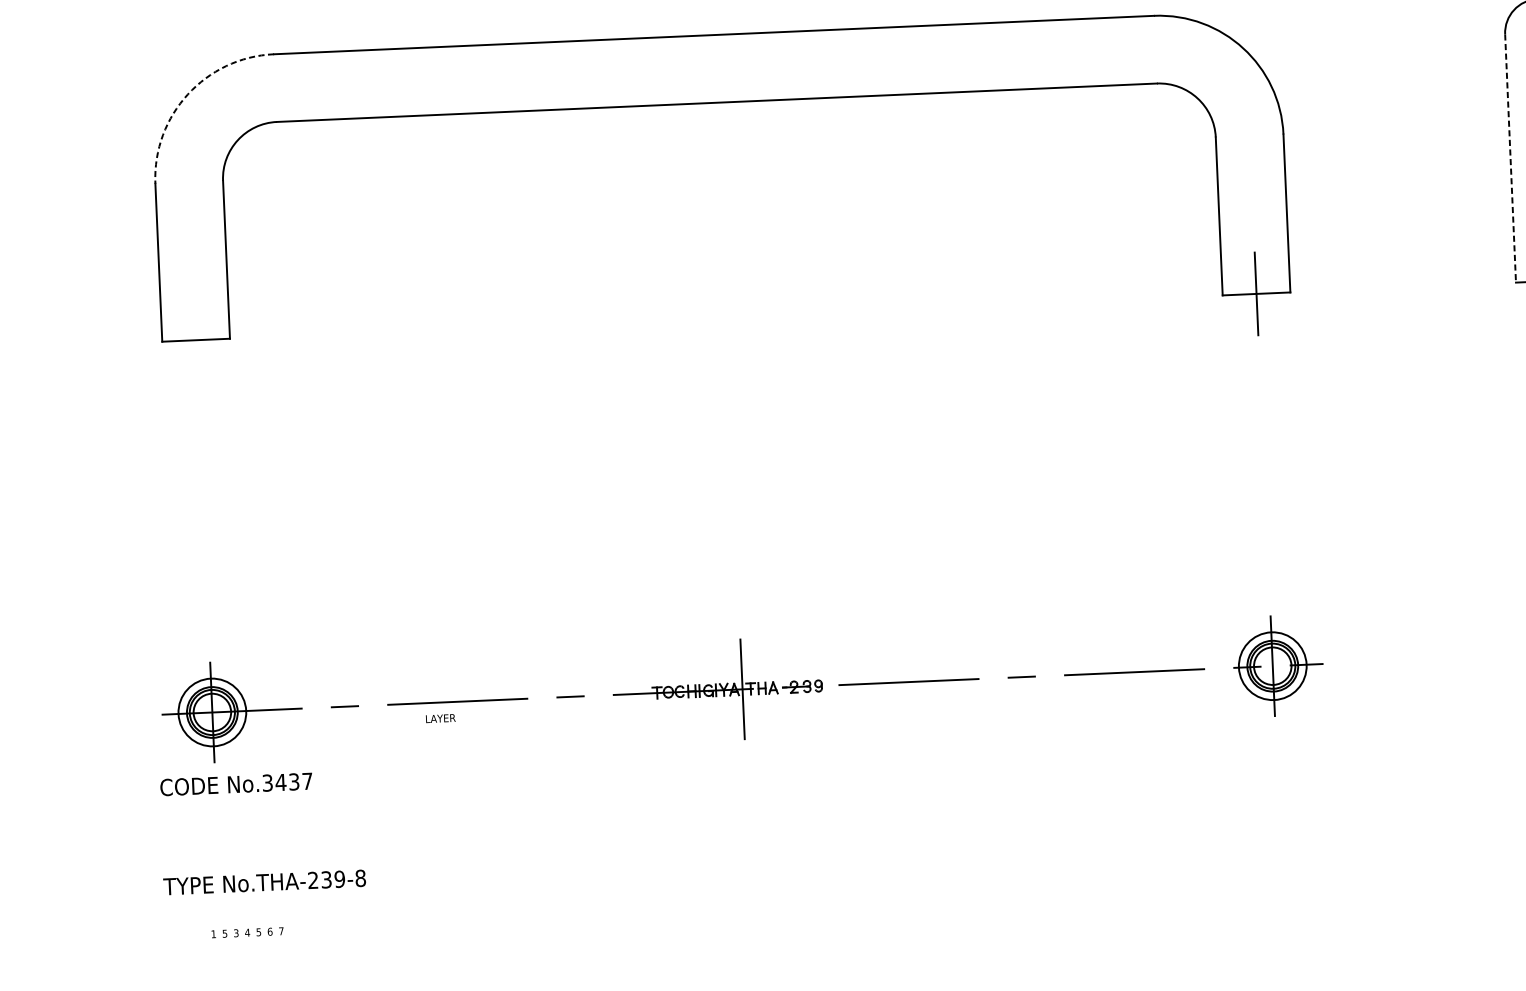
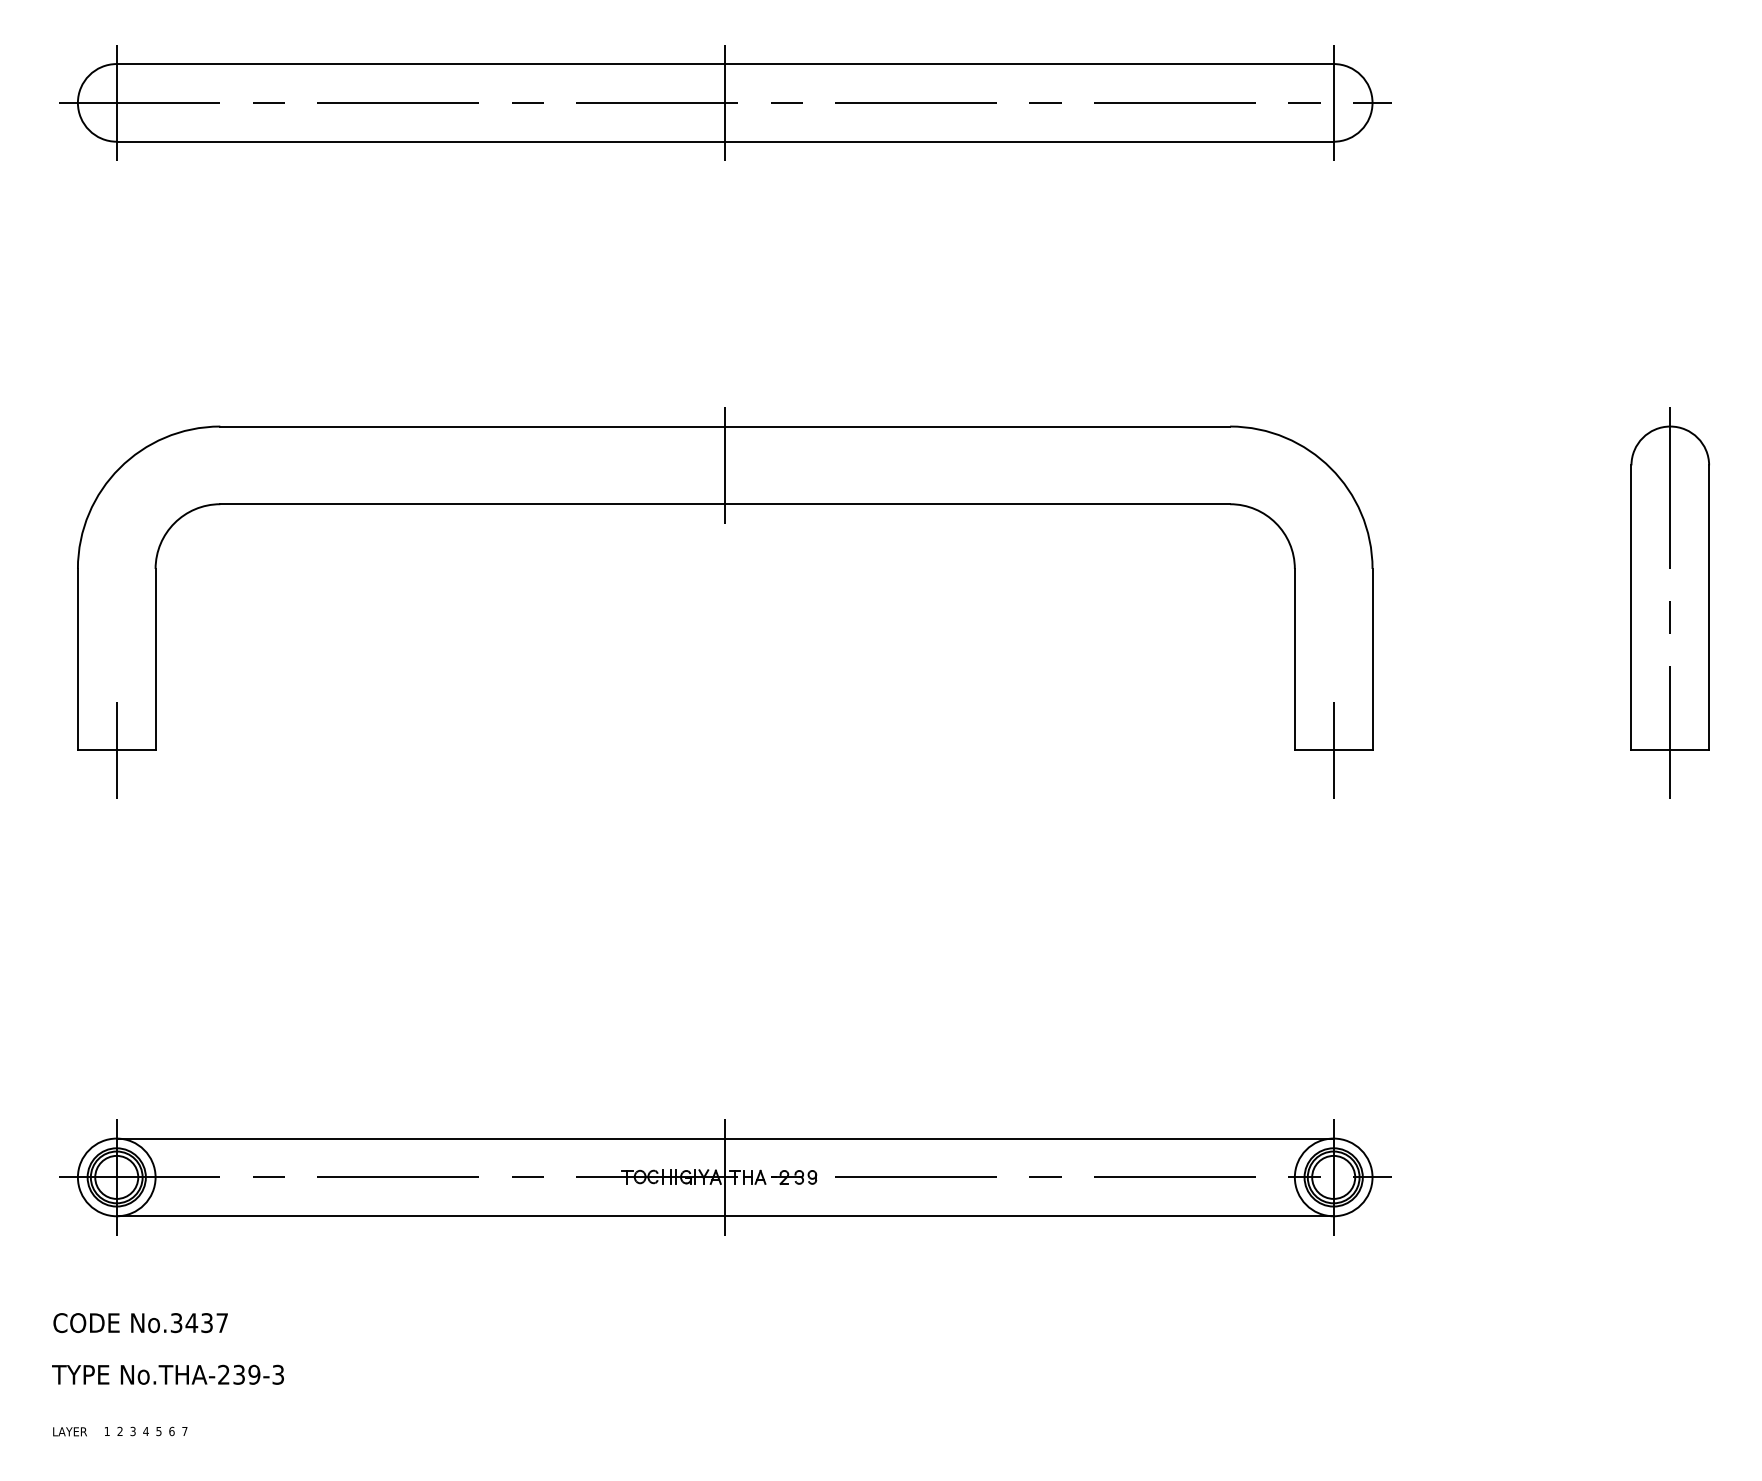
line: (715, 68) -> (725, 465), added
arc: (187, 94) -> (119, 468), dashed -> solid
line: (1510, 159) -> (1631, 608), dashed -> solid
line: (195, 339) -> (116, 749), added
line: (740, 655) -> (724, 1138), added
text: (440, 718) -> (69, 1431), moved
line: (743, 723) -> (724, 1216), added
text: (236, 784) -> (140, 1323), moved
text: (360, 878) -> (278, 1374), No.THA-239-8 -> No.THA-239-3
text: (224, 933) -> (119, 1431), 5 -> 2

